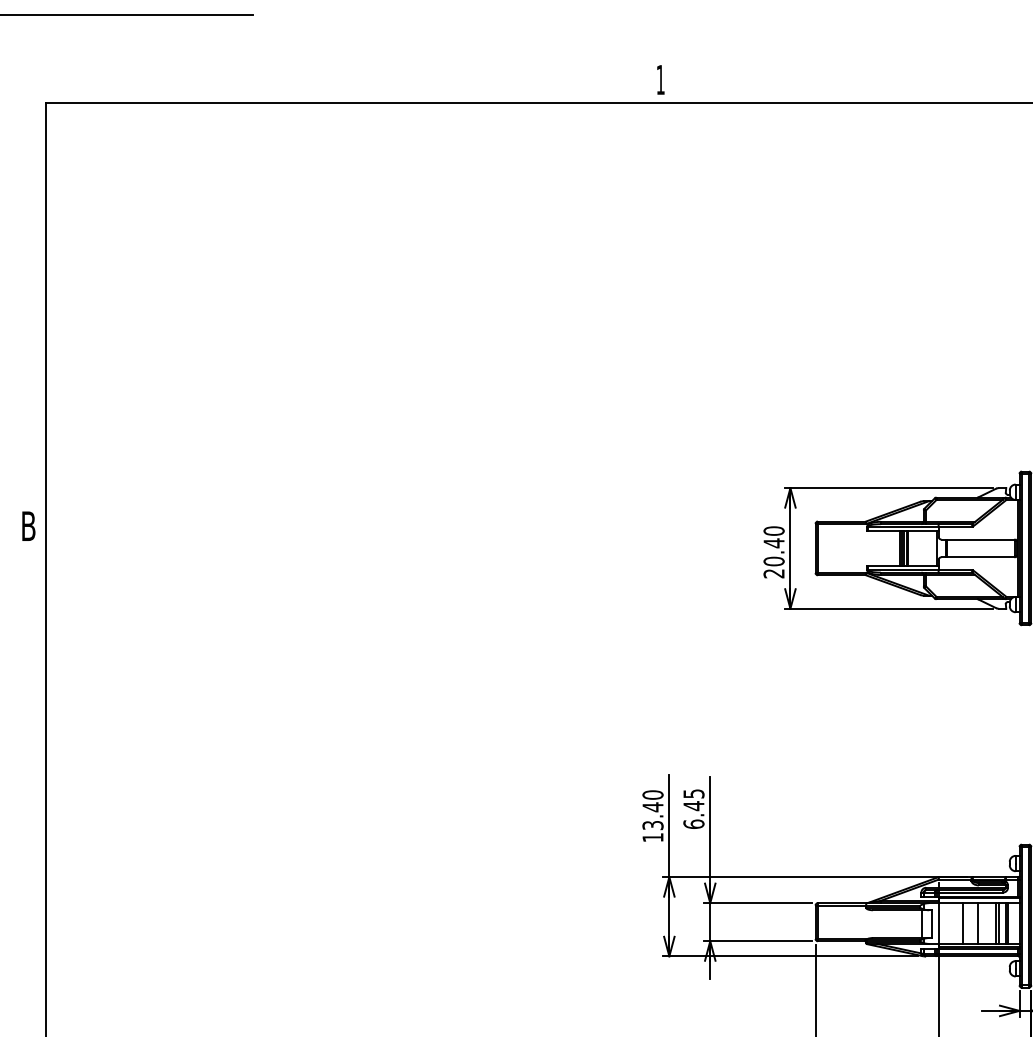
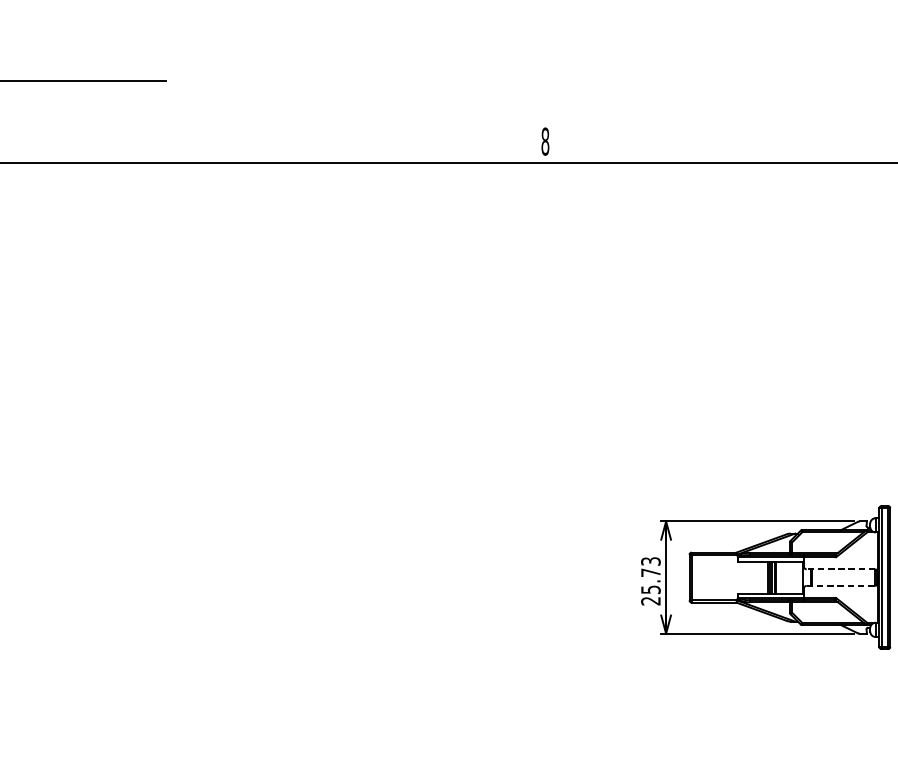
text: (660, 79) -> (545, 141), 1 -> 8
line: (978, 539) -> (841, 569), solid -> dashed
text: (773, 546) -> (650, 575), 20.40 -> 25.73
line: (978, 557) -> (841, 586), solid -> dashed

